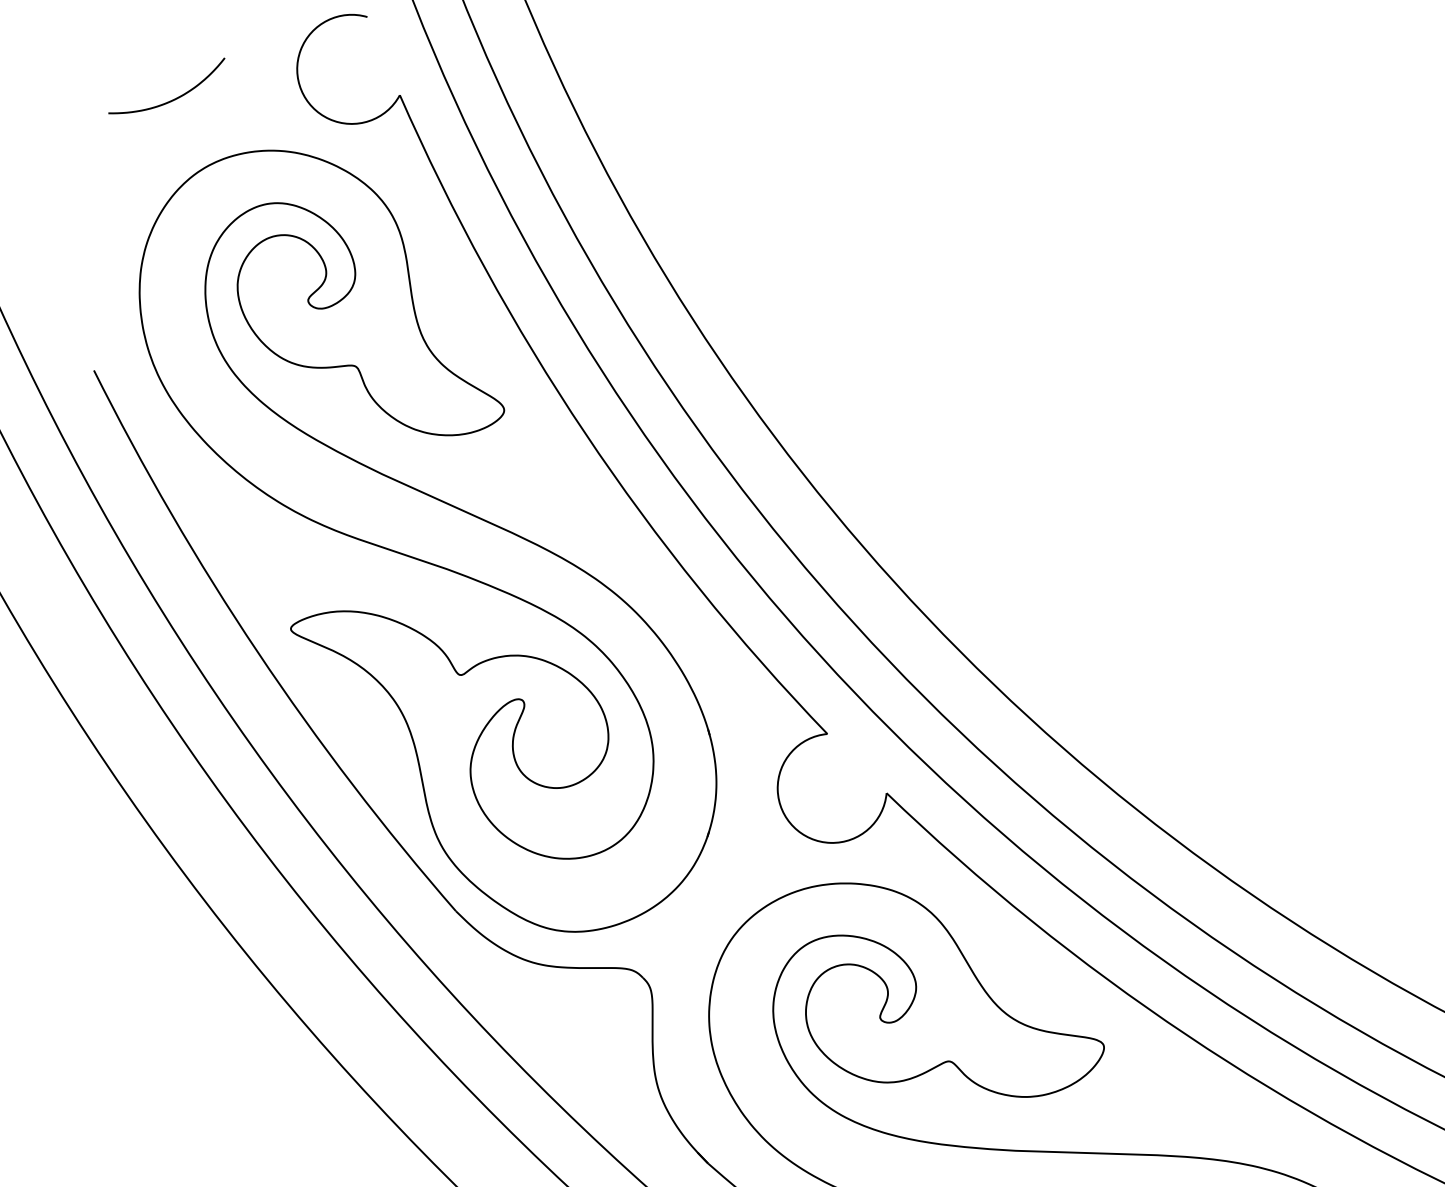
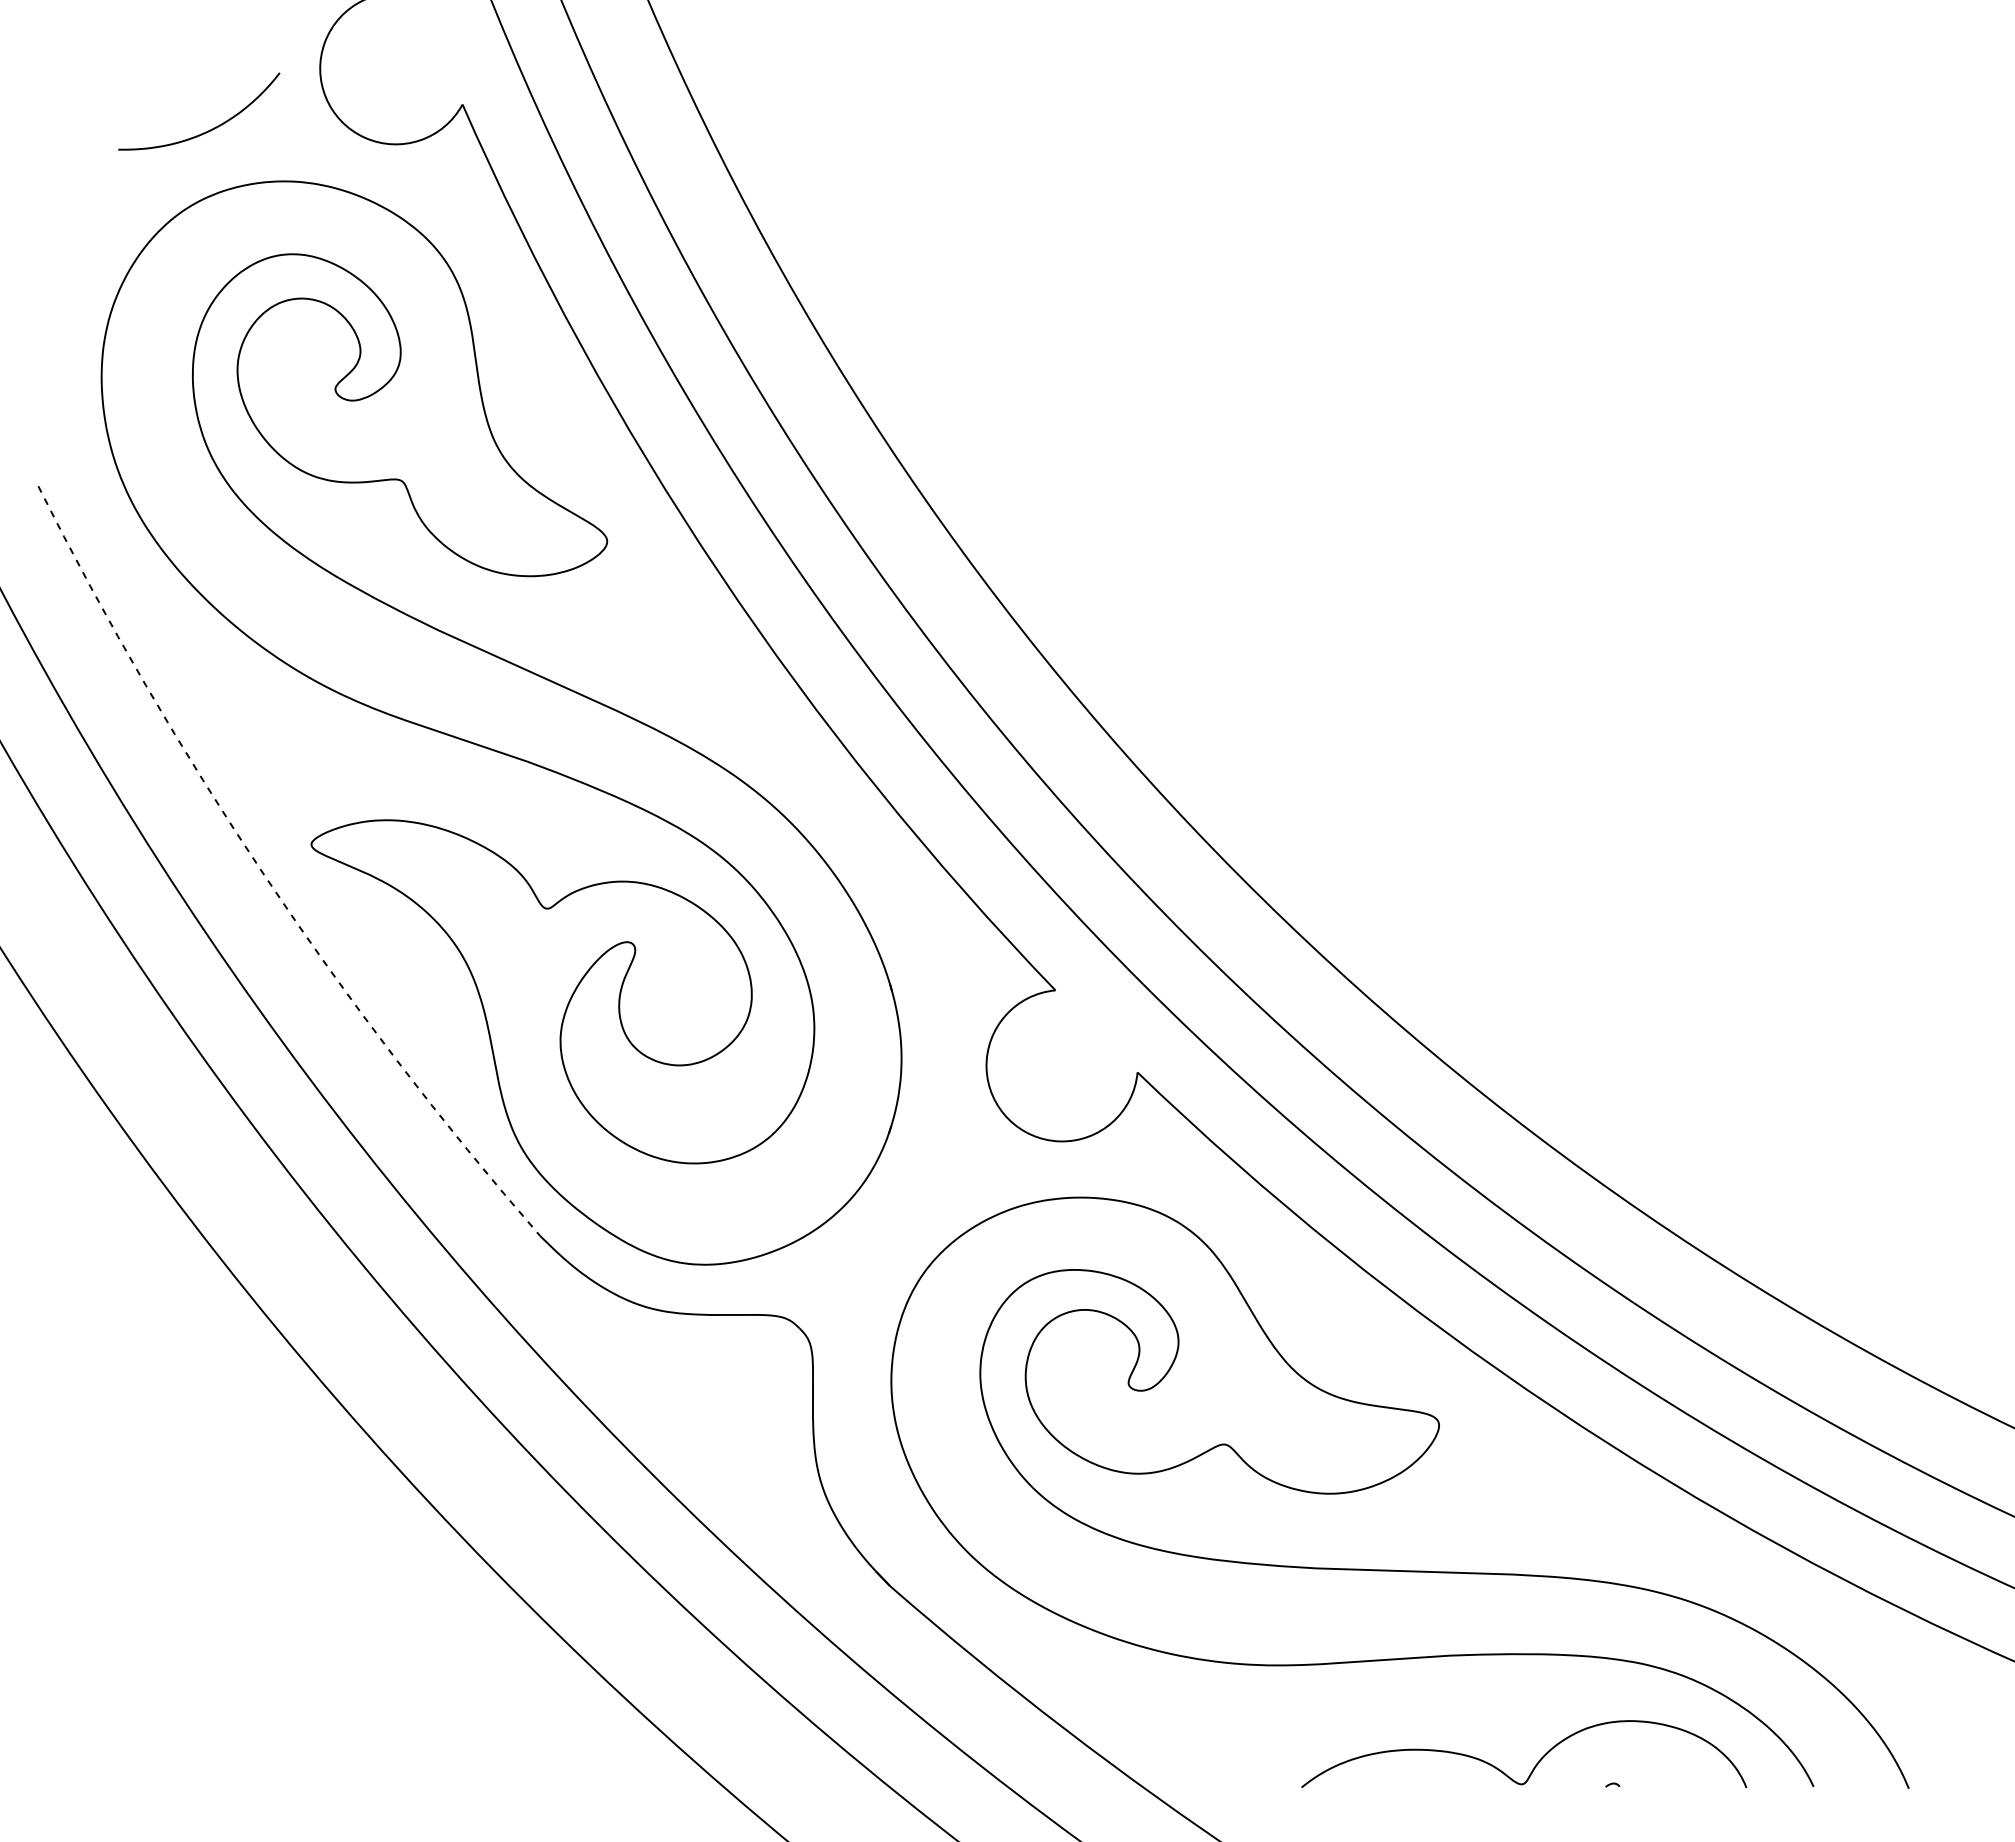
curve: (172, 99) -> (207, 130), moved
arc: (257, 652) -> (265, 877), solid -> dashed

